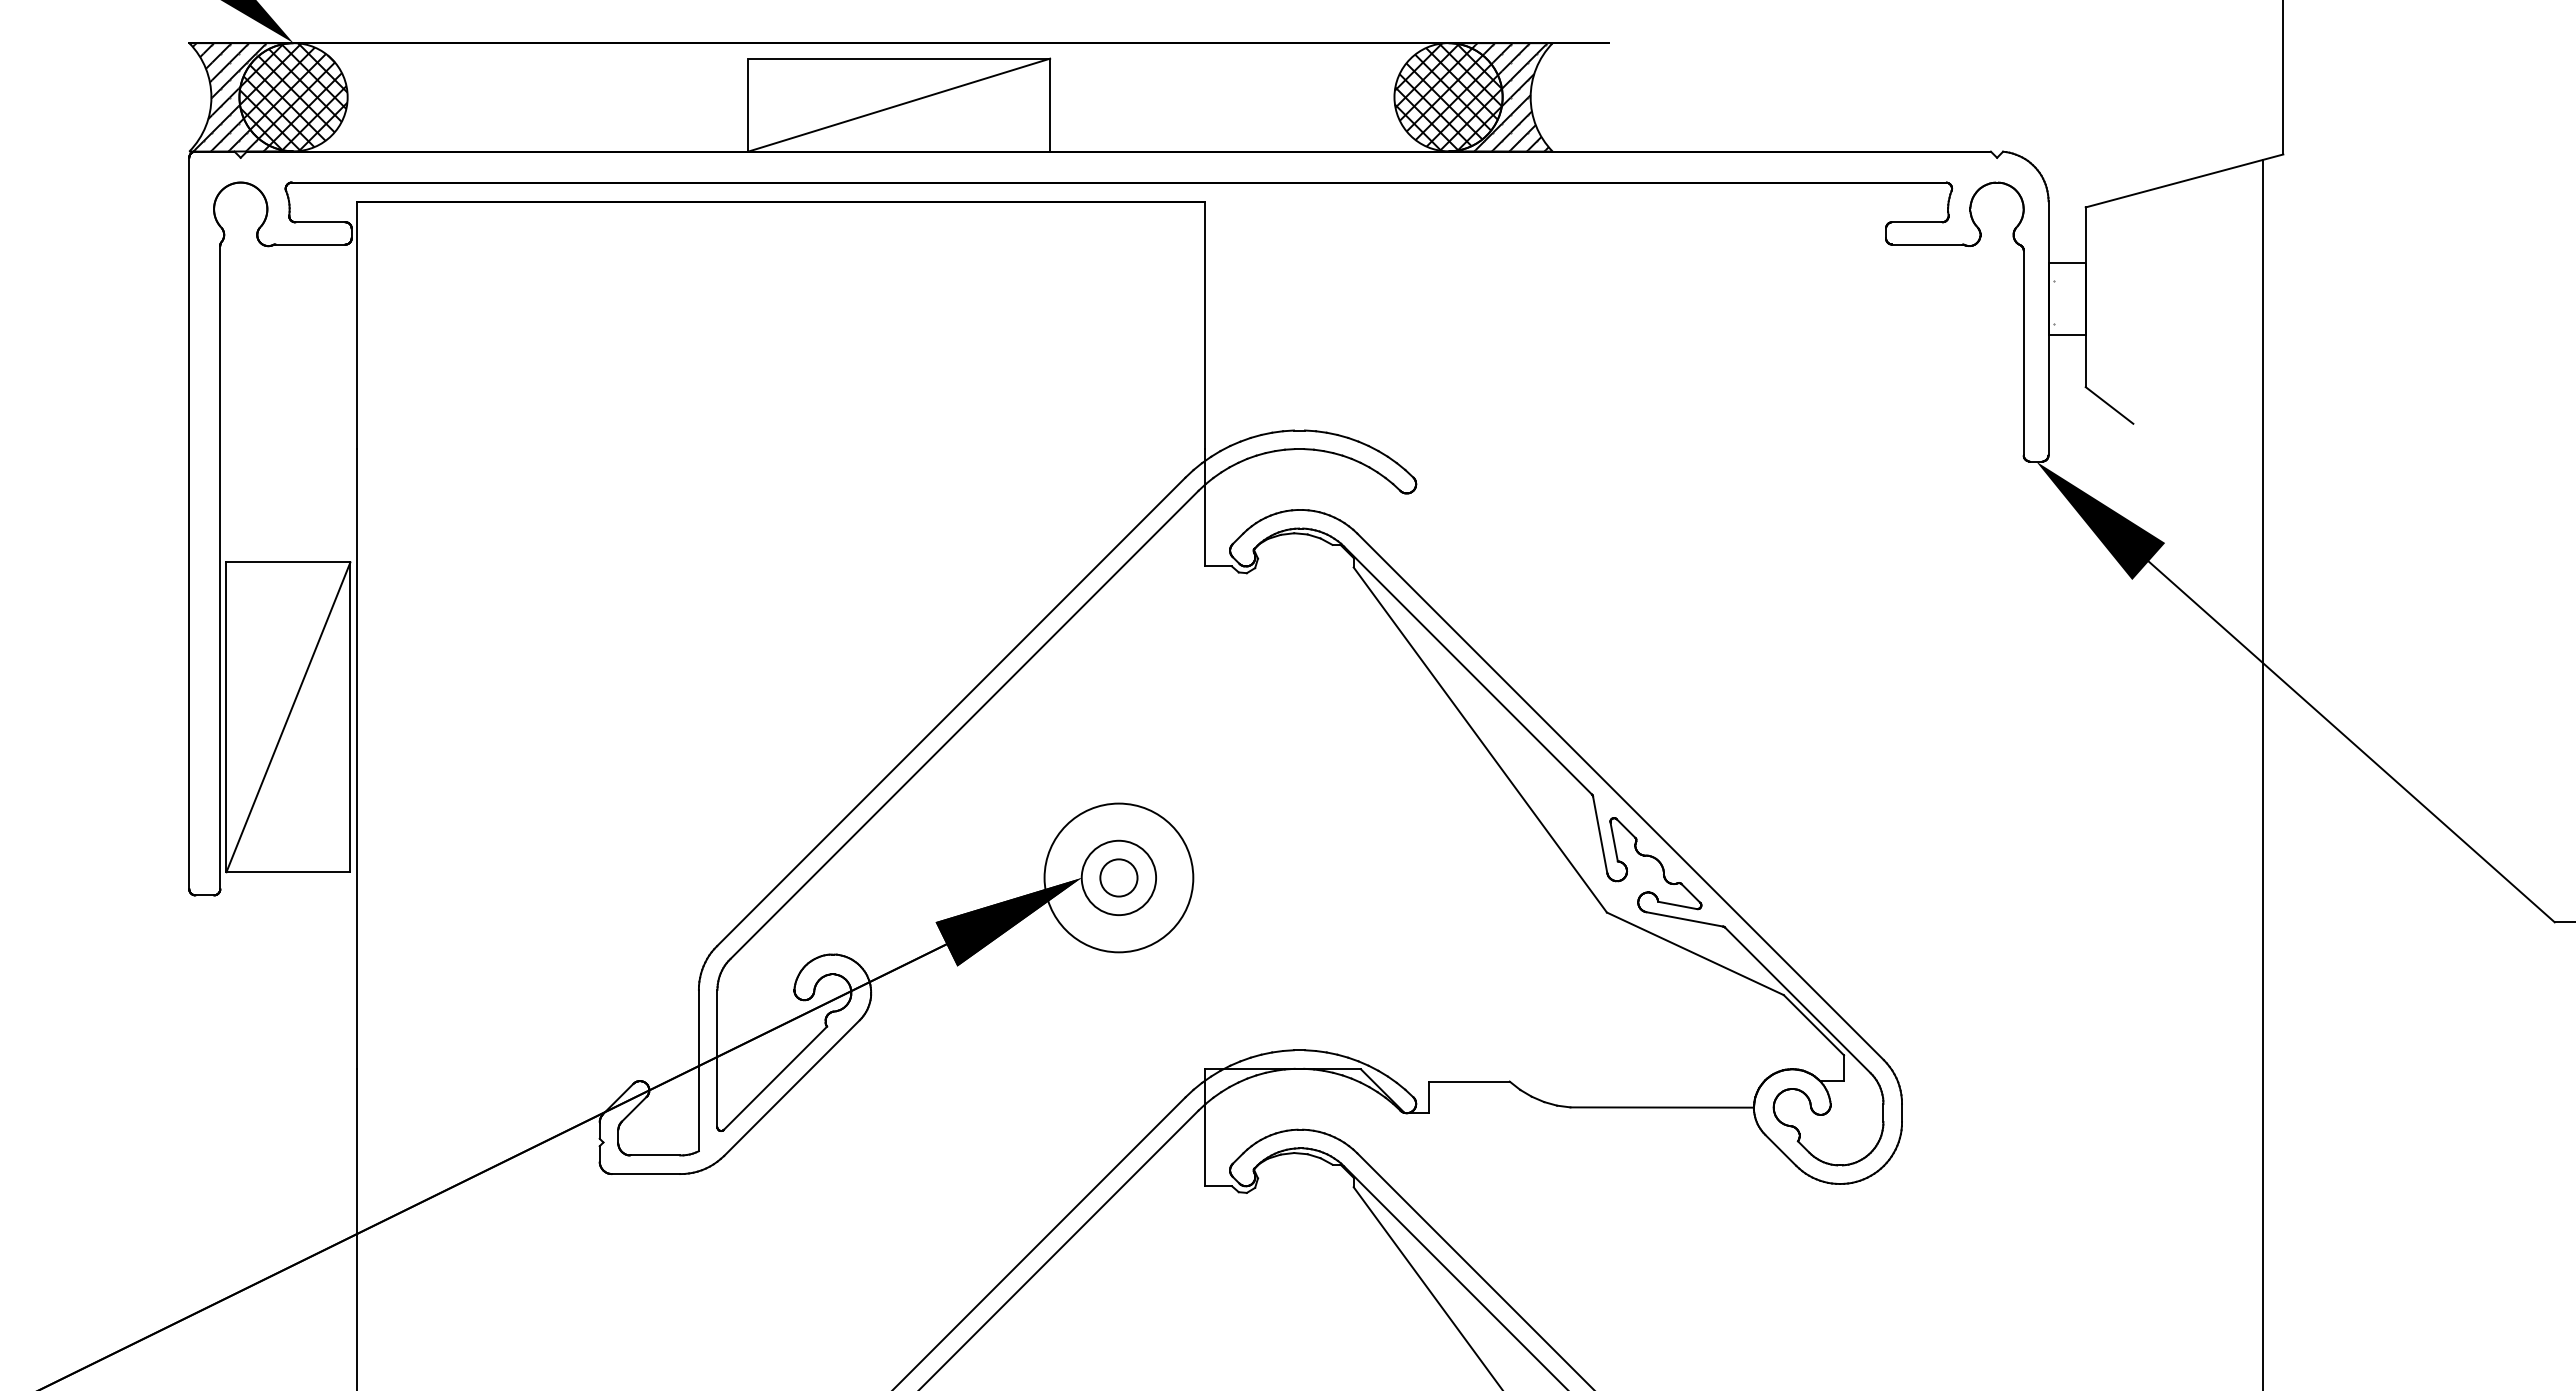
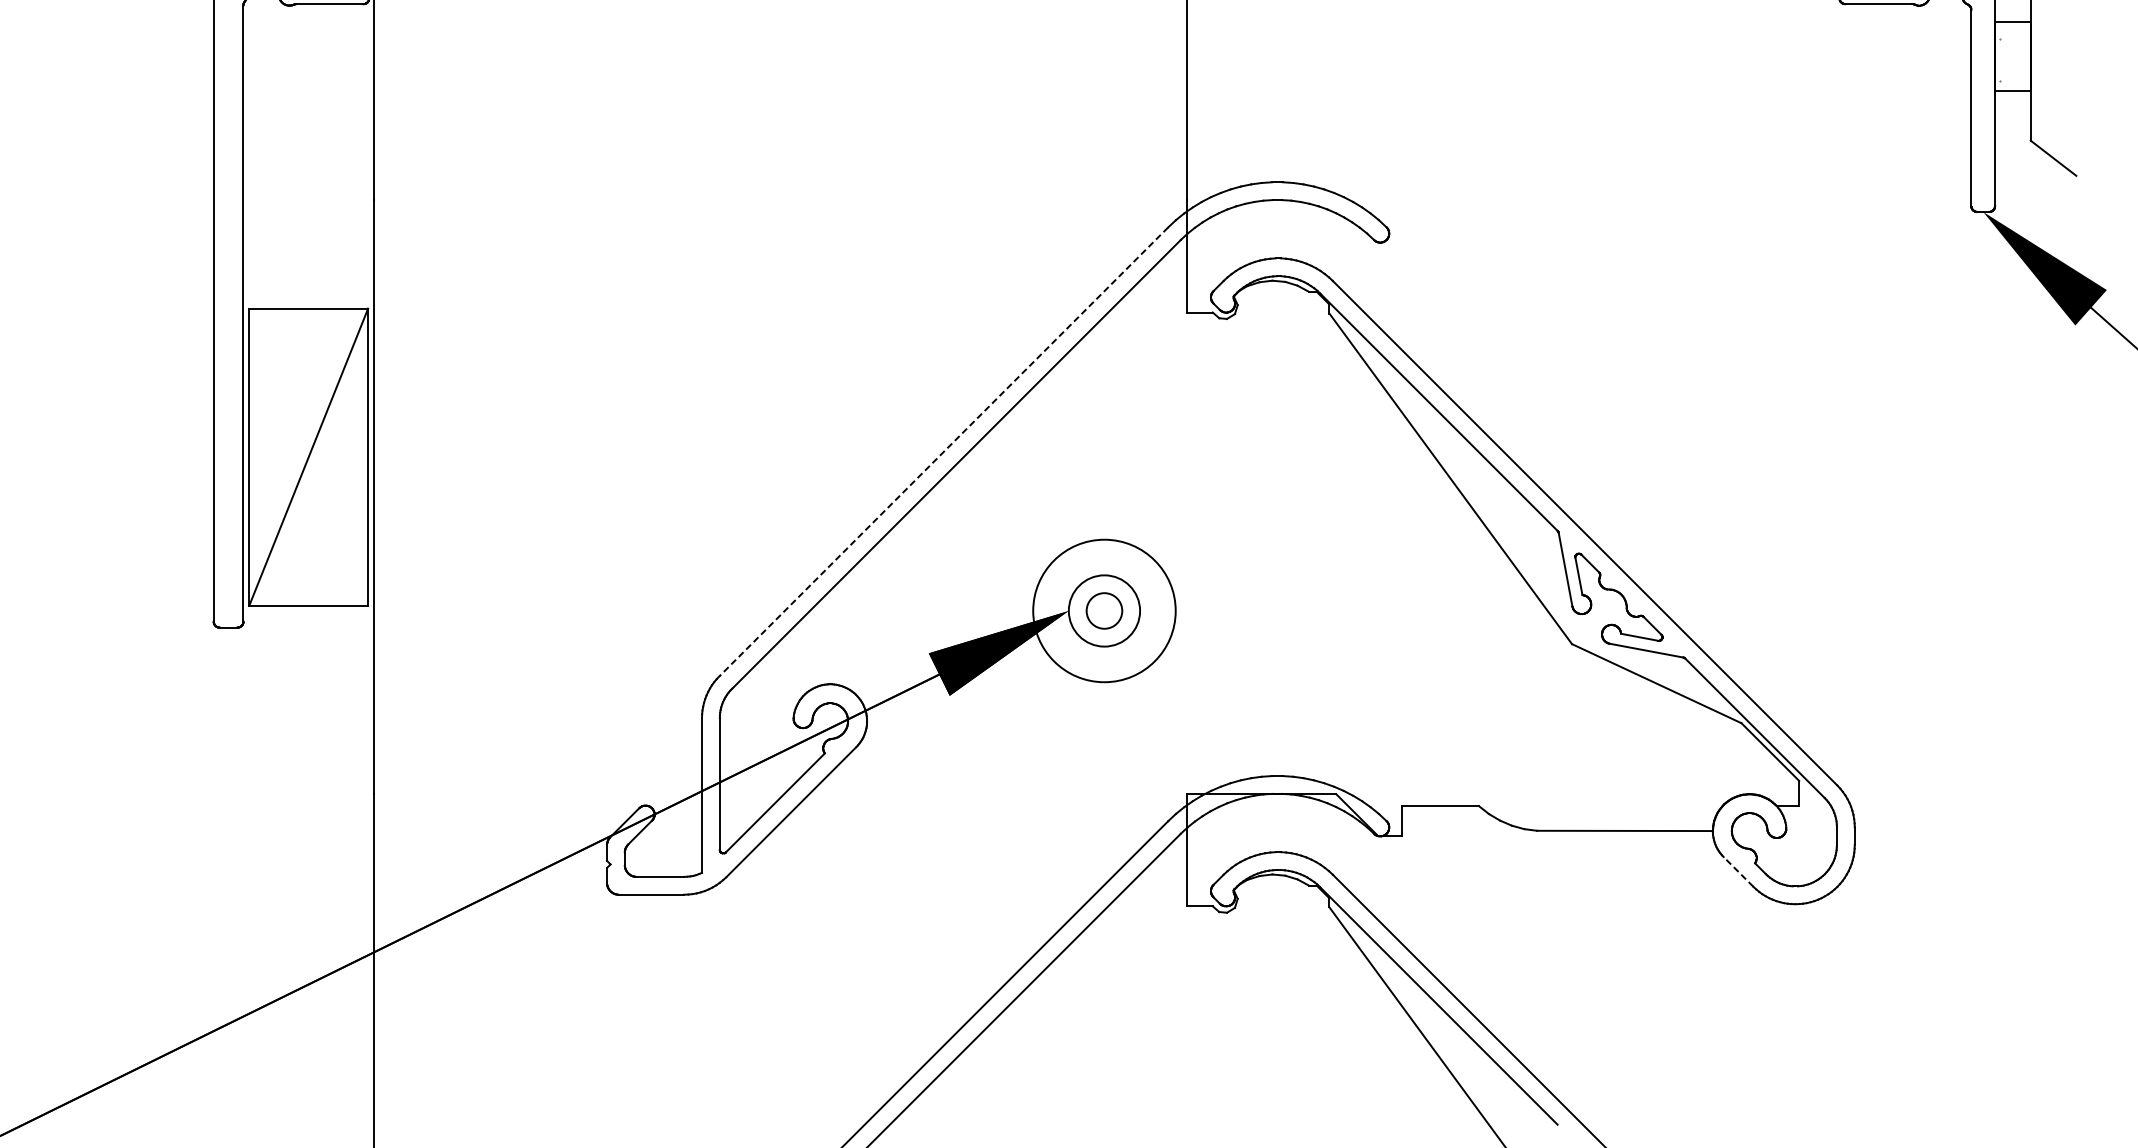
line: (950, 712) -> (943, 452), solid -> dashed
line: (1780, 1150) -> (1738, 872), solid -> dashed

